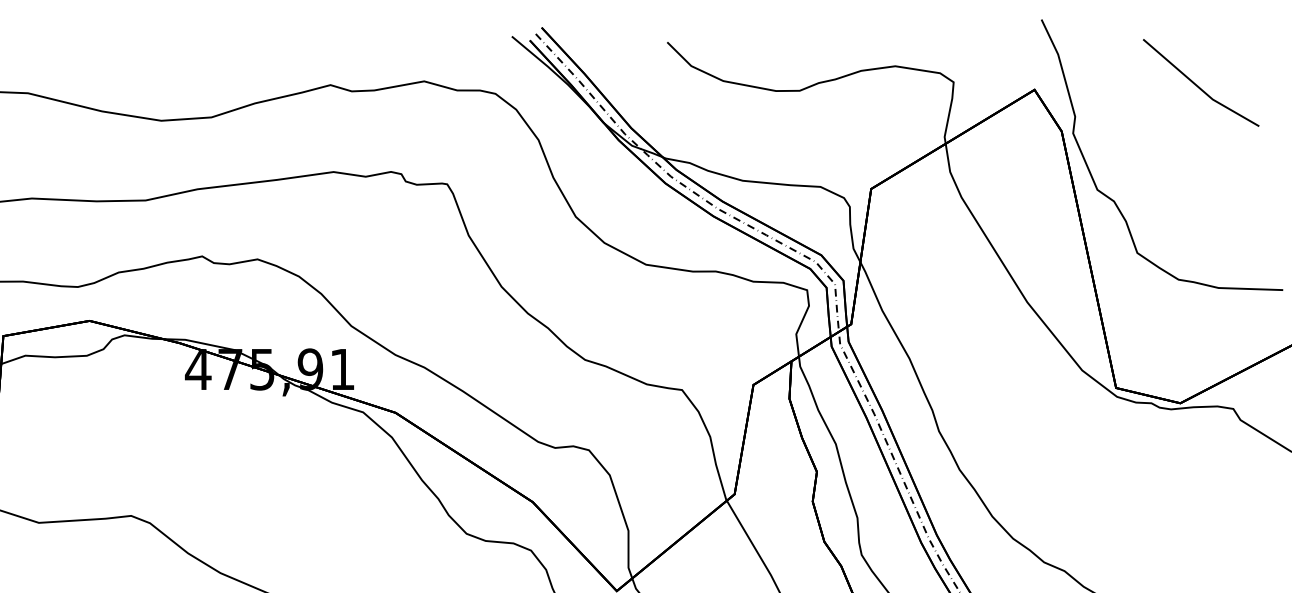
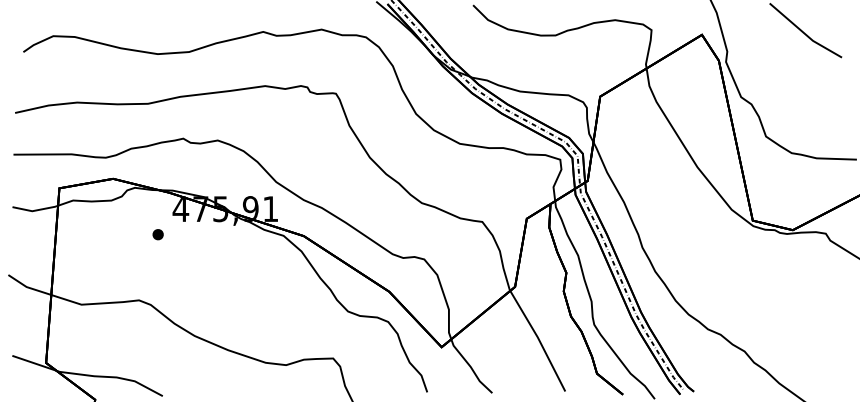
part: (160, 410) -> (157, 234), added

